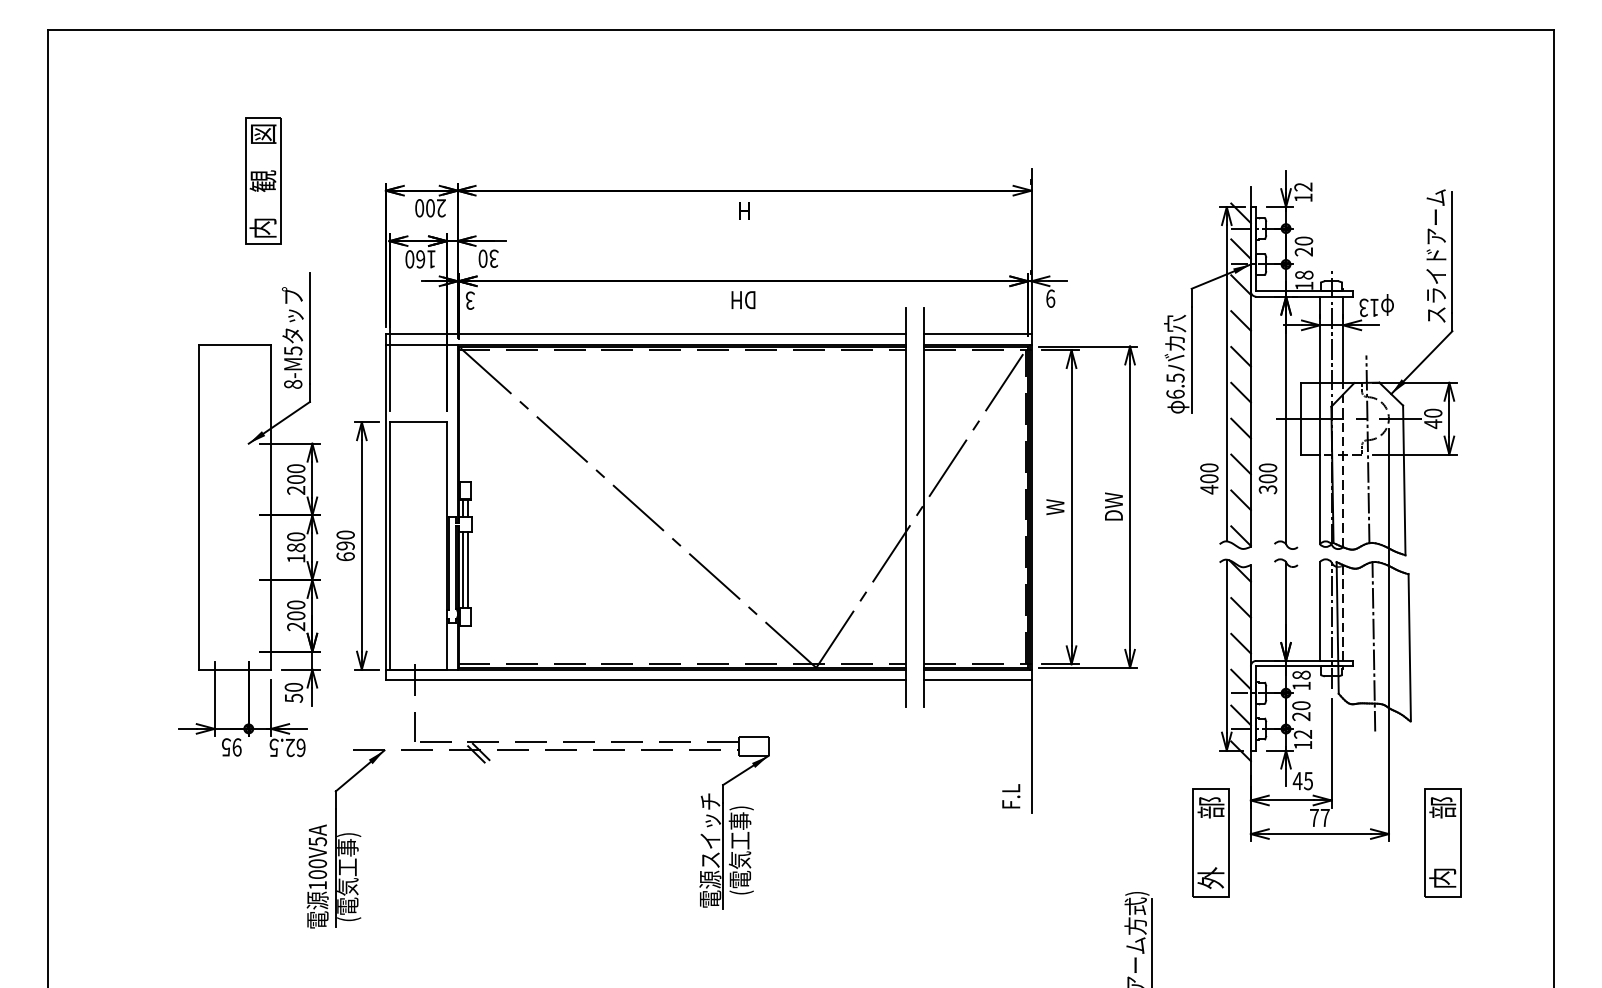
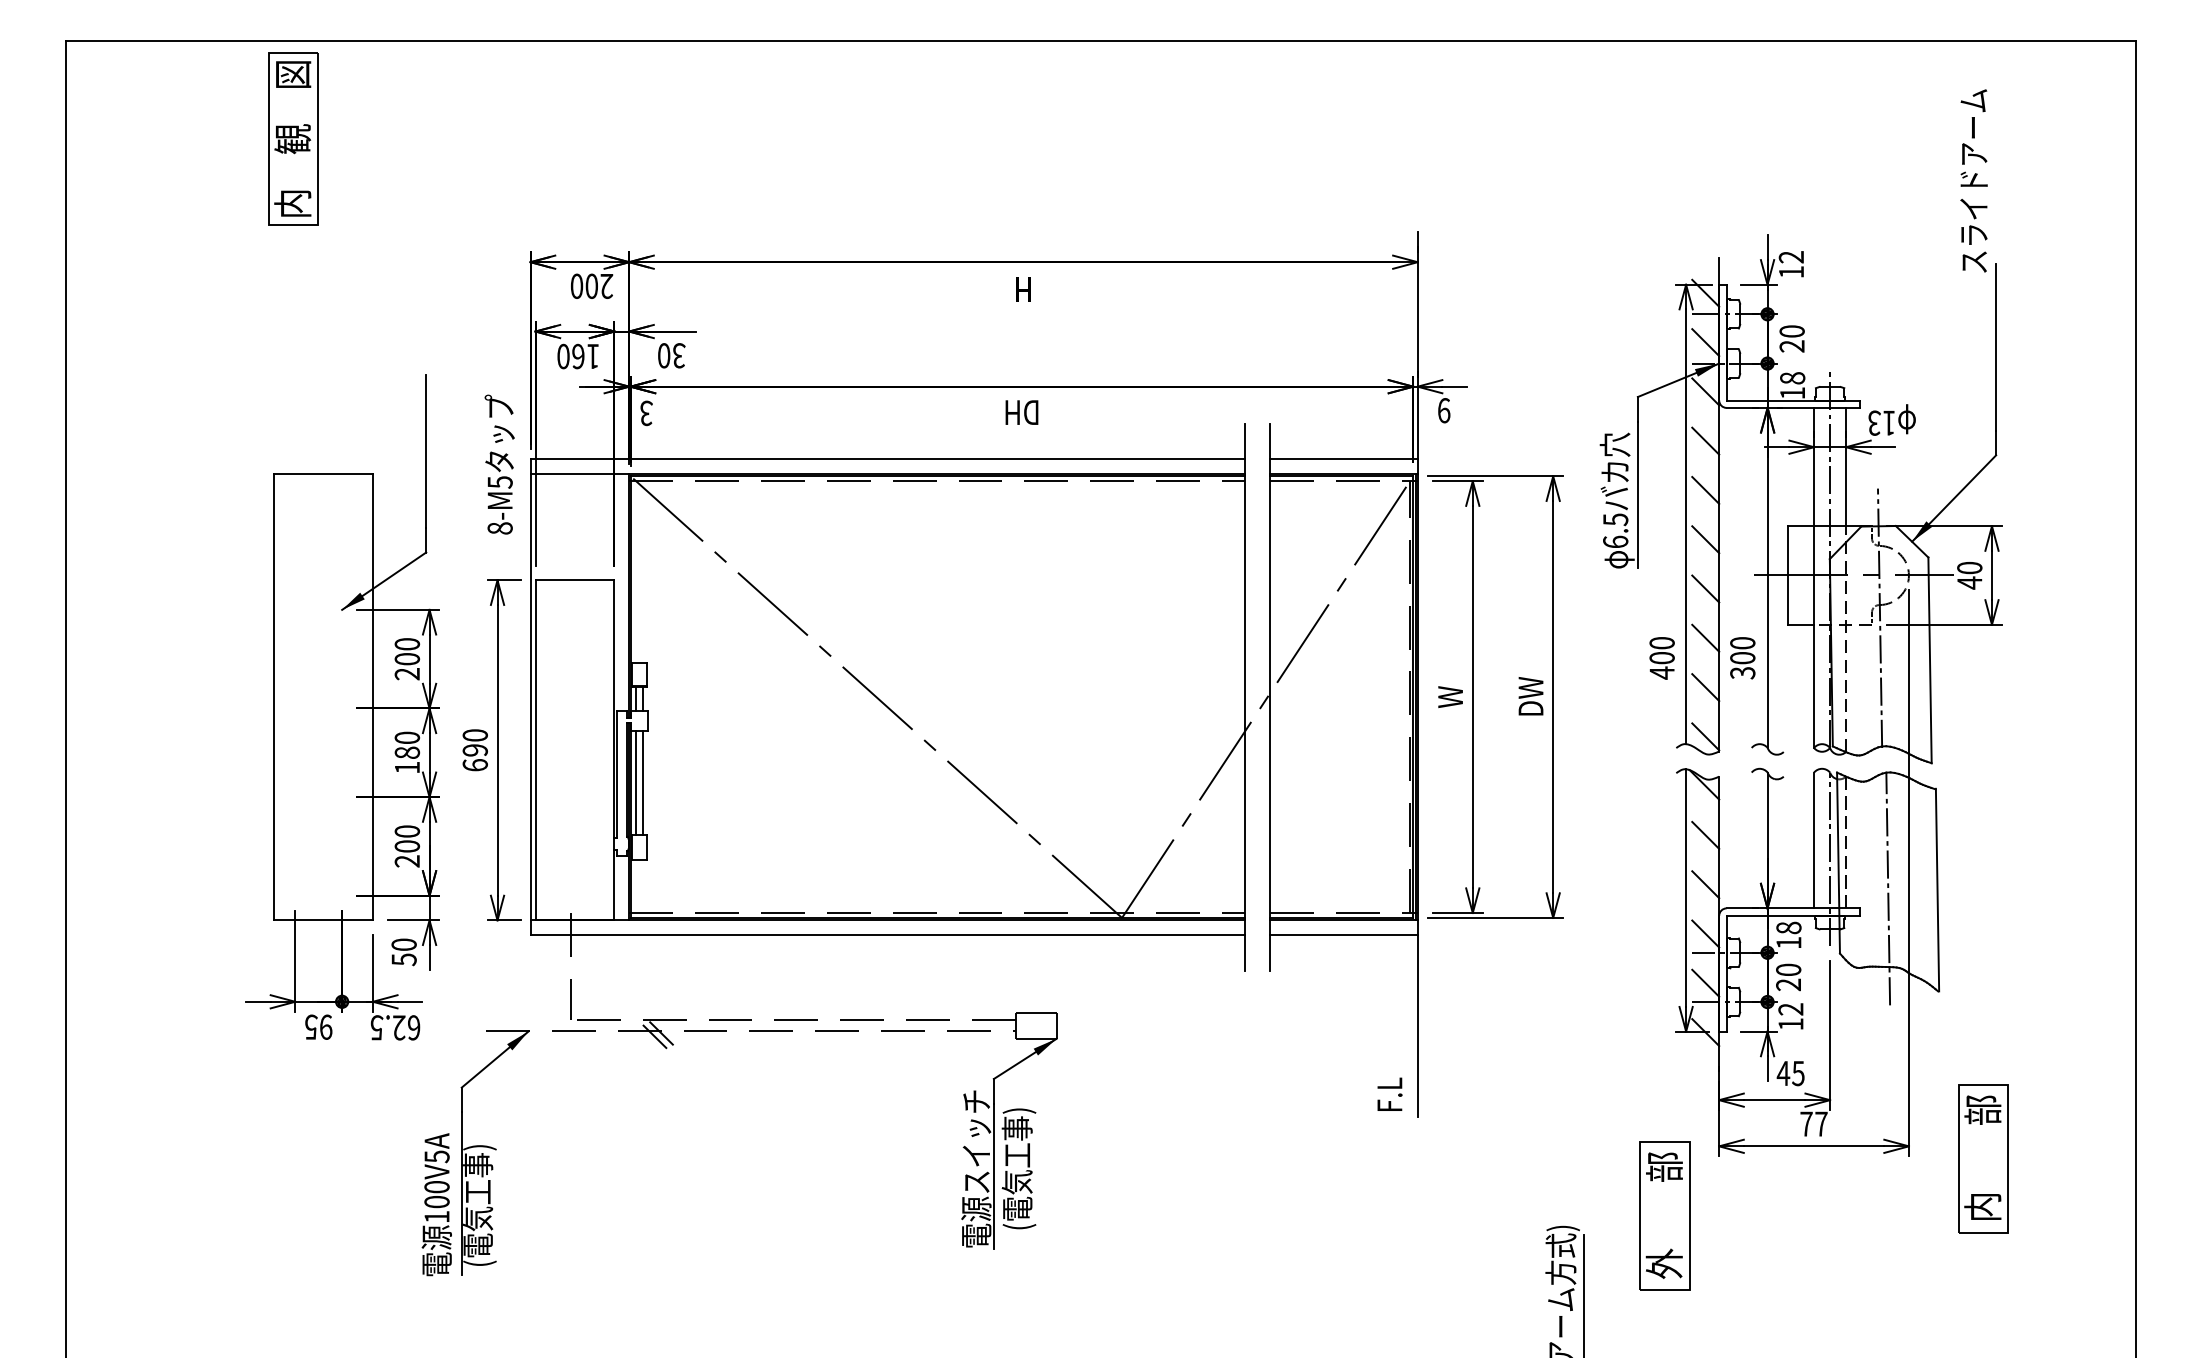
part: (263, 180) -> (293, 138), moved
text: (1435, 255) -> (1973, 180), moved
text: (292, 337) -> (499, 464), moved
part: (1211, 842) -> (1664, 1215), moved

